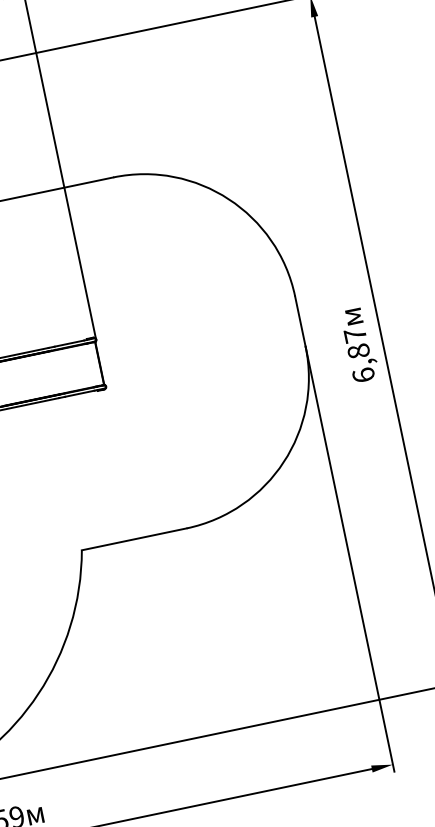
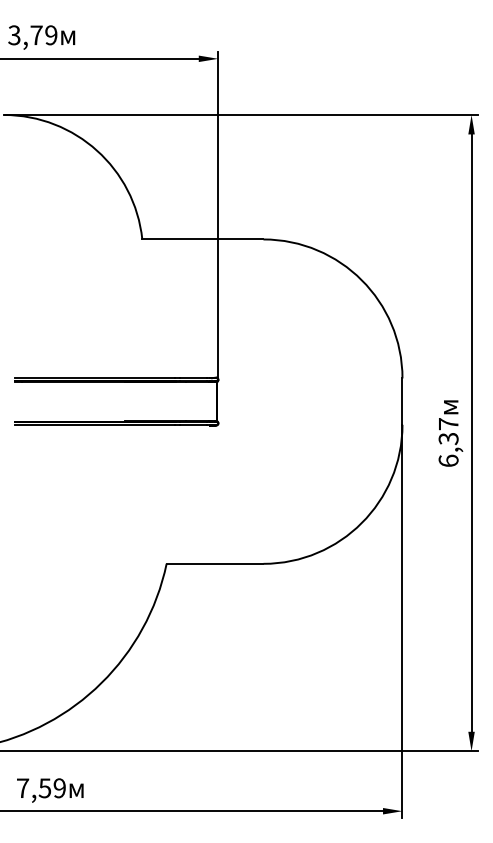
text: (358, 350) -> (448, 438), 6,87 -> 6,37

